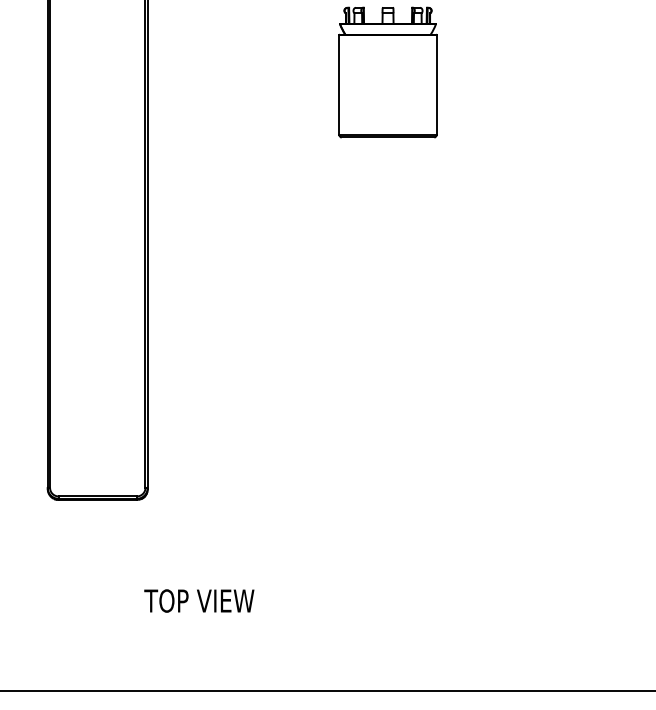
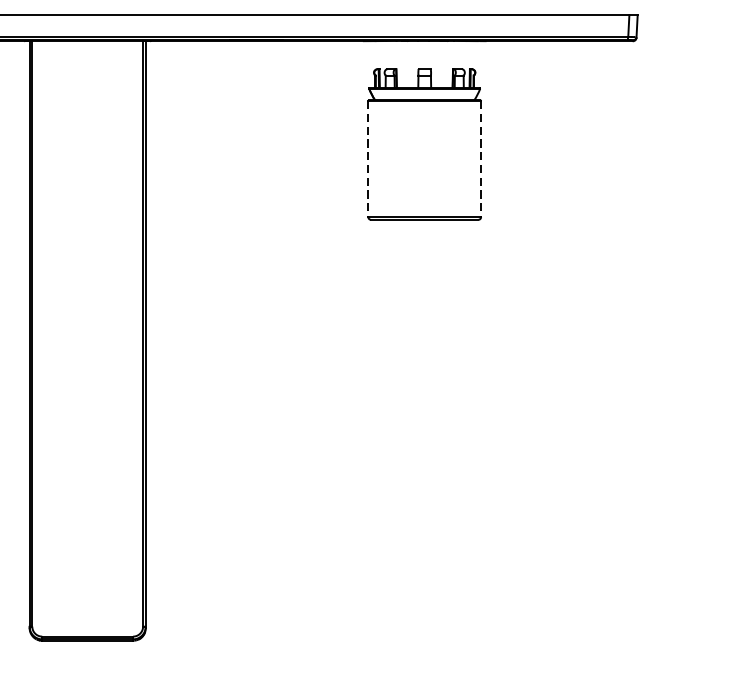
line: (339, 85) -> (368, 159), solid -> dashed
line: (436, 85) -> (481, 159), solid -> dashed

